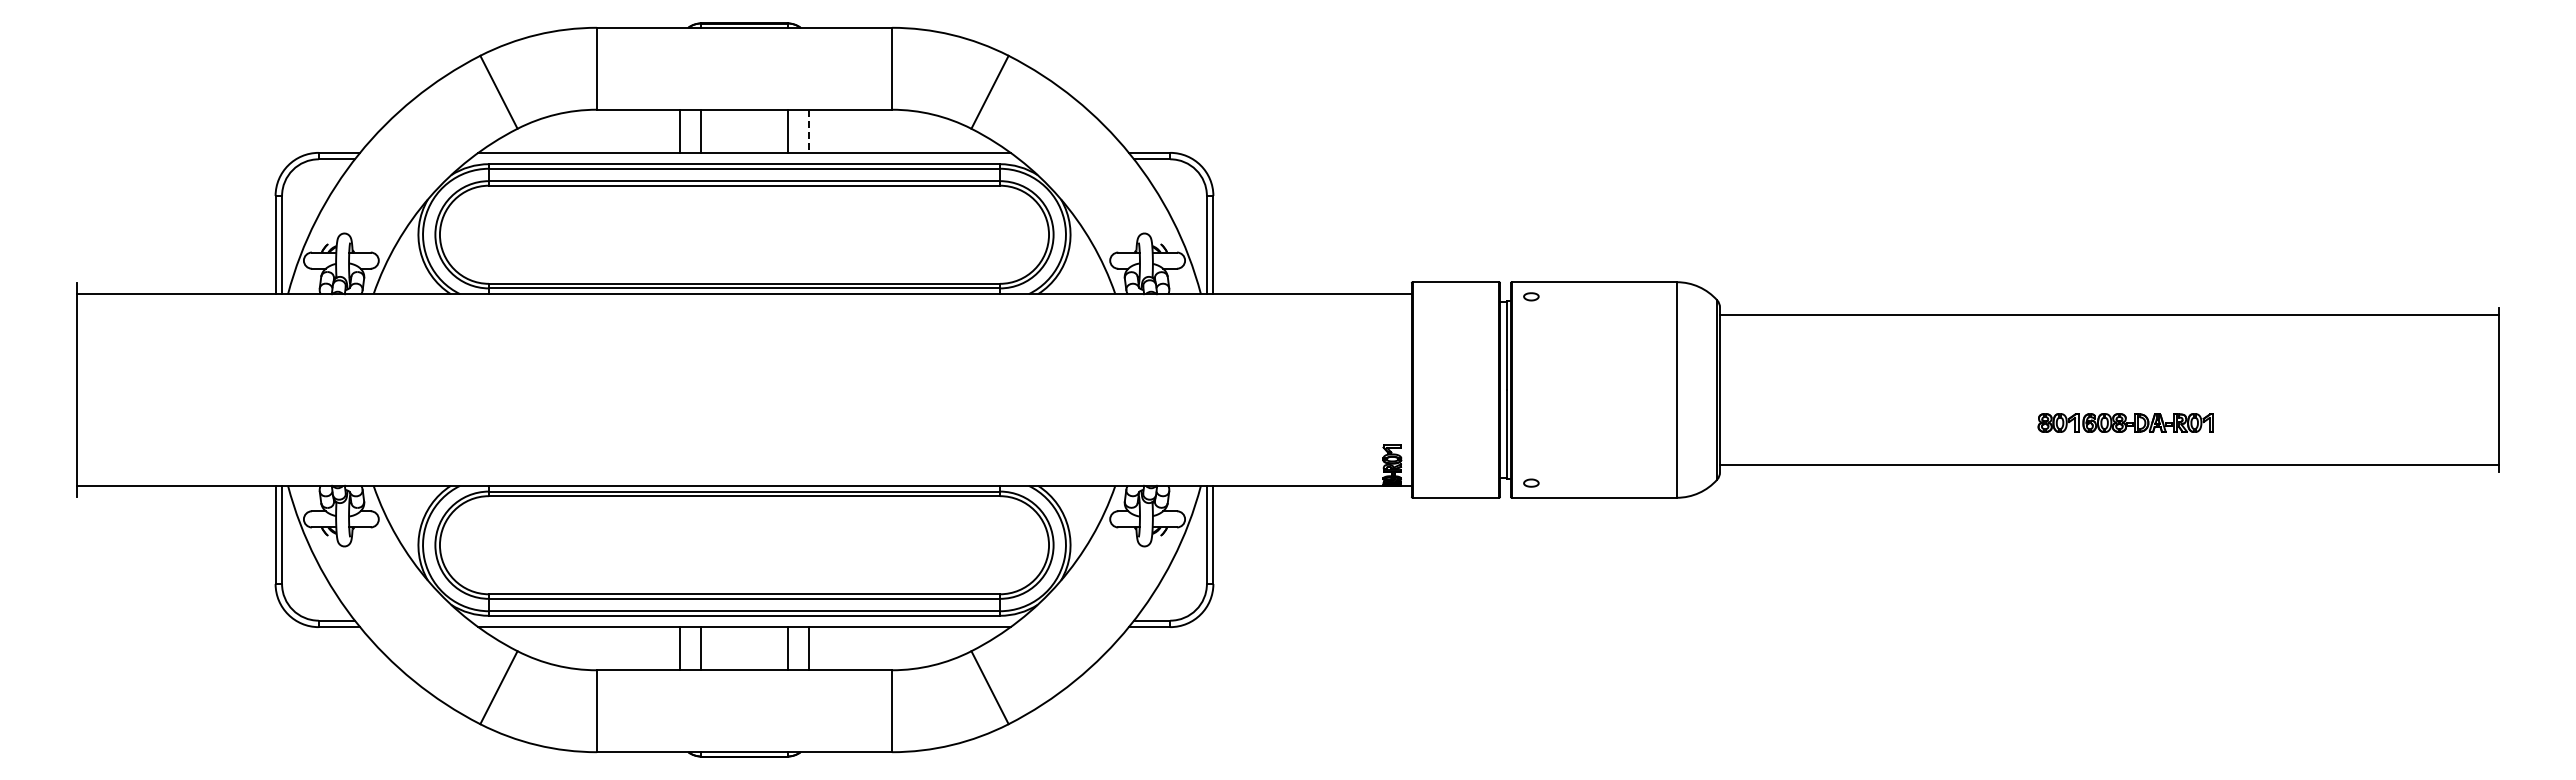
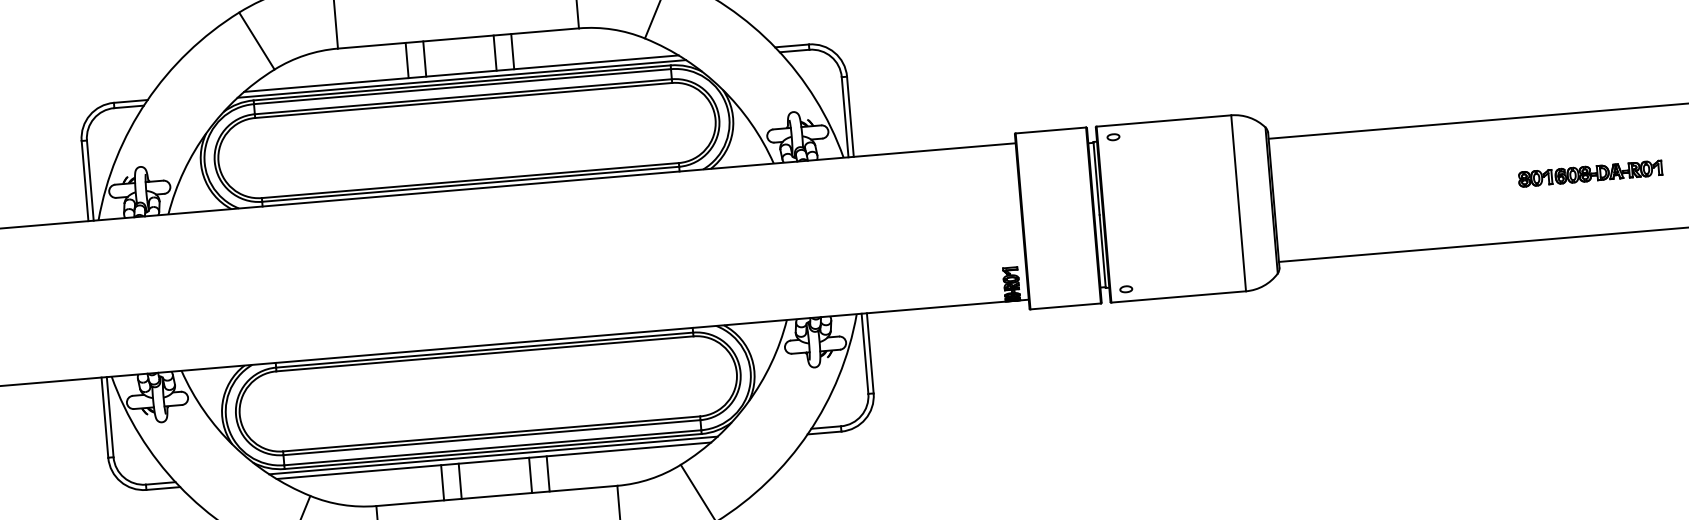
line: (809, 131) -> (513, 51), dashed -> solid
line: (744, 159) -> (461, 79), added
part: (2125, 422) -> (1590, 173), moved
line: (744, 620) -> (493, 455), added

